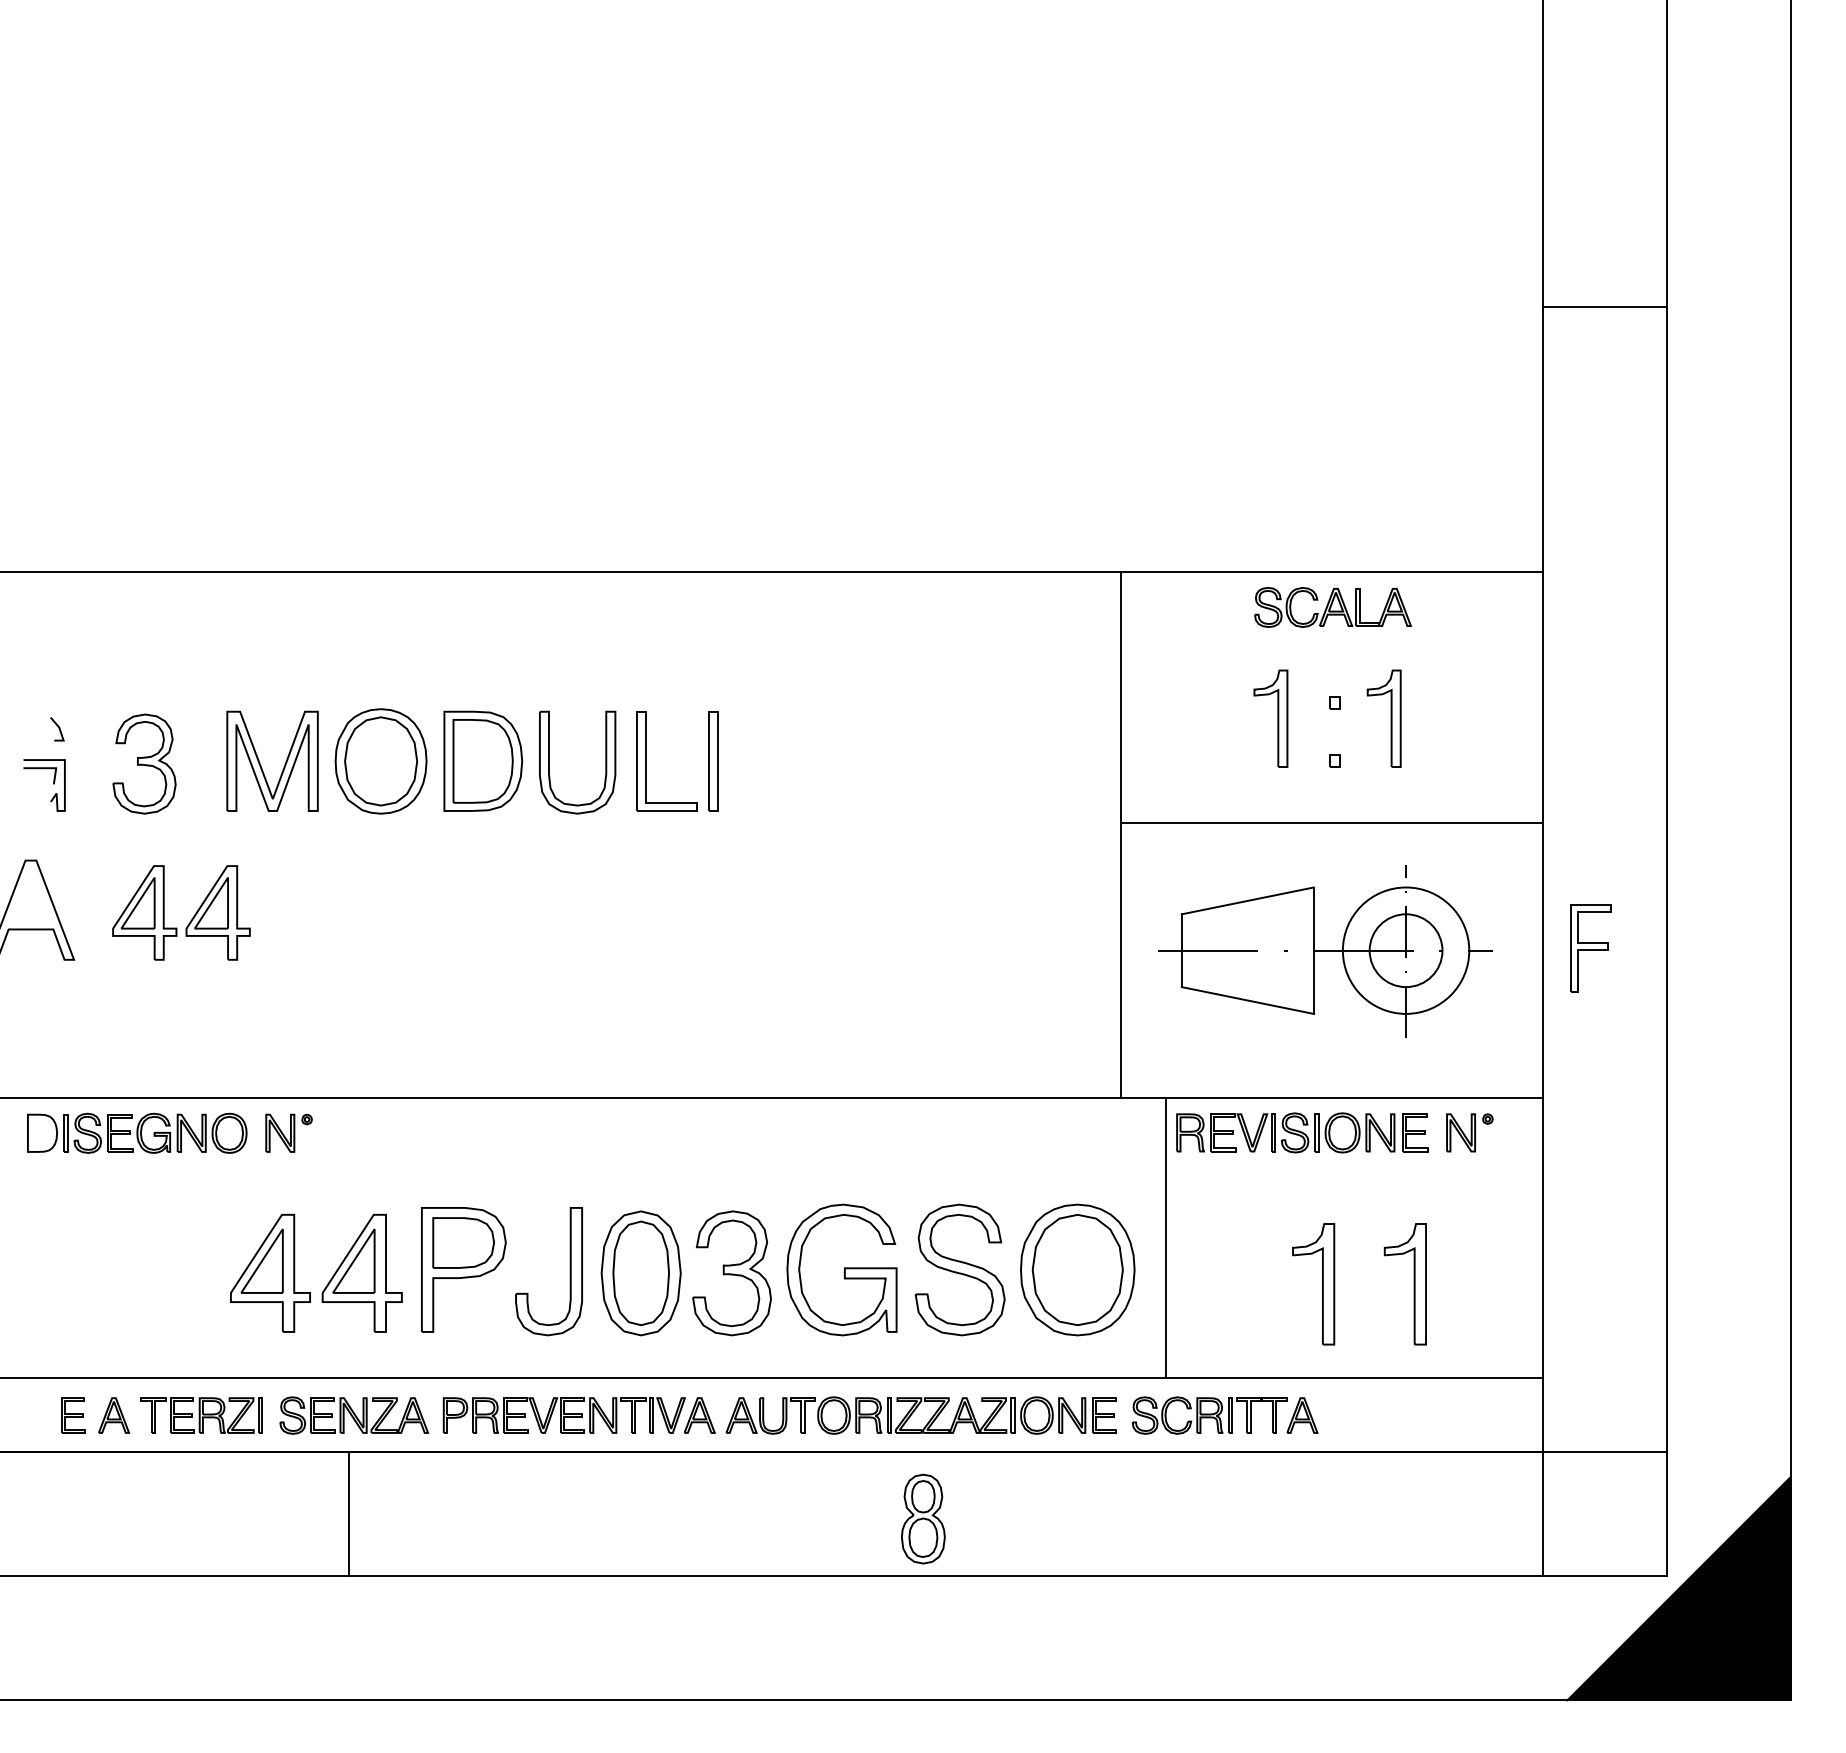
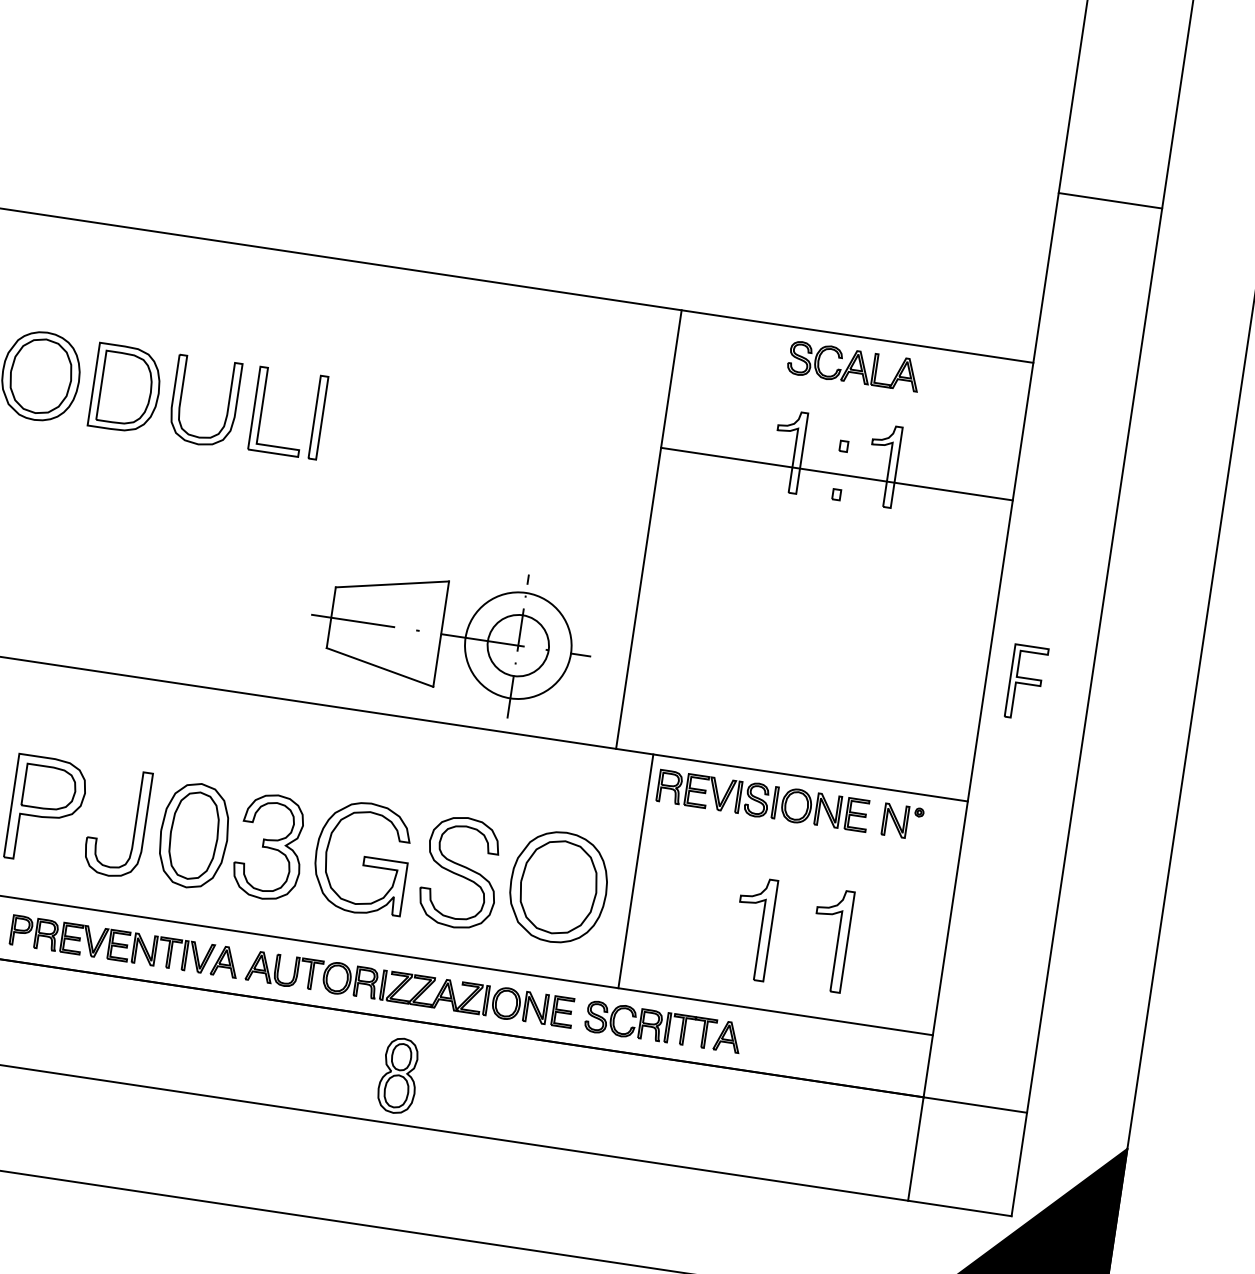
line: (1604, 307) -> (1110, 201), moved
line: (1331, 822) -> (836, 473), moved
part: (1325, 951) -> (451, 636), moved

